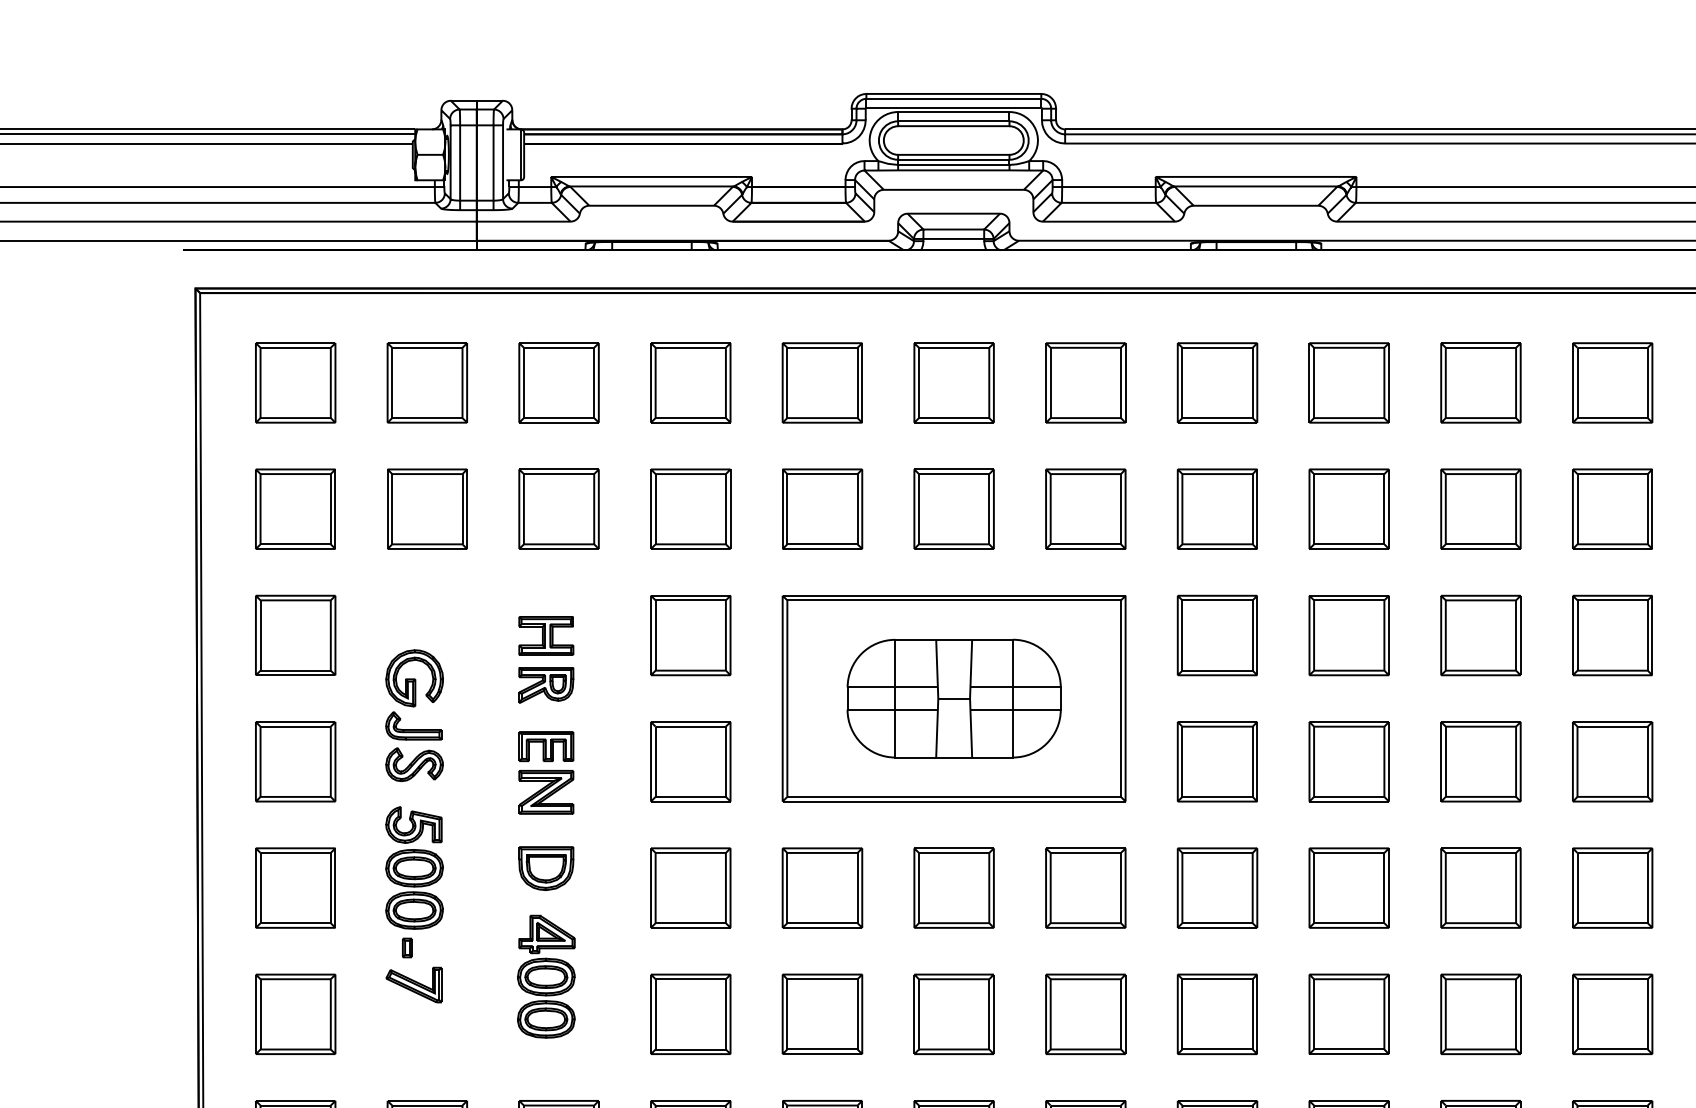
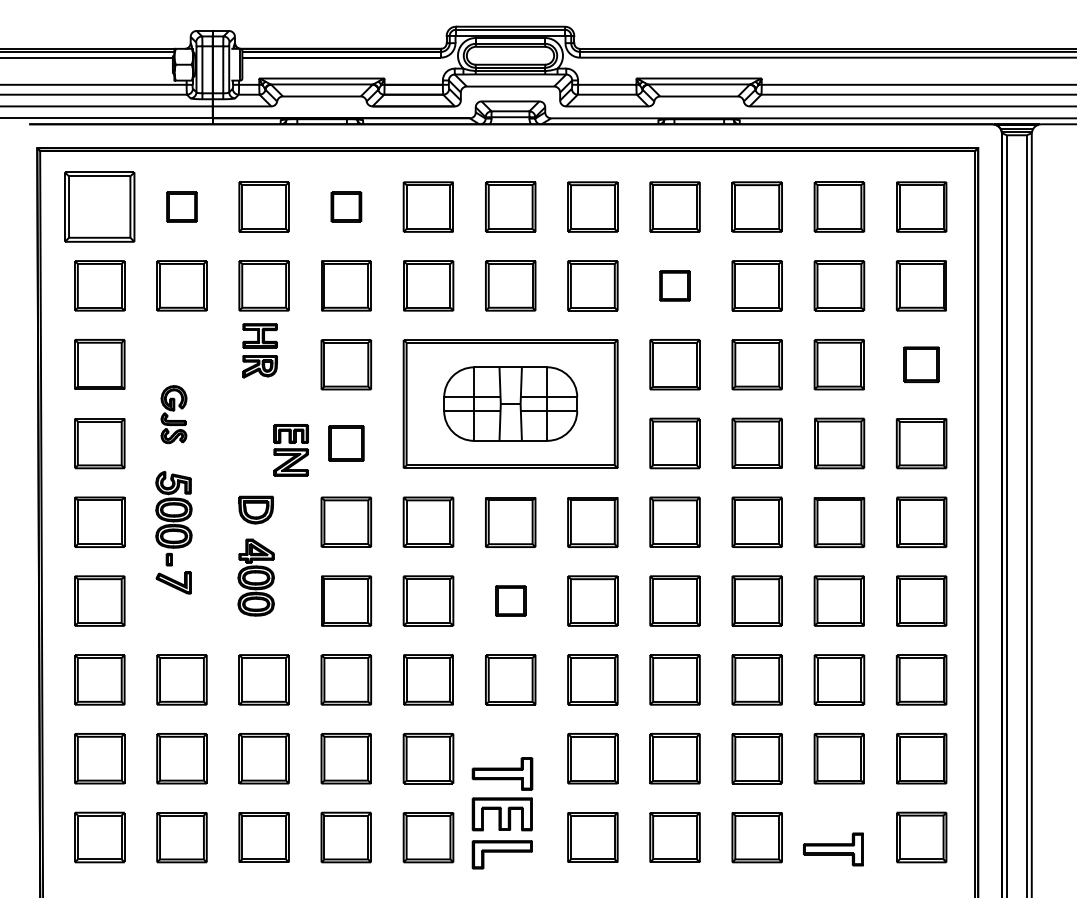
part: (295, 382) -> (99, 206), size x1.4
part: (426, 382) -> (181, 206), size x0.6
part: (691, 382) -> (346, 206), size x0.6
part: (1216, 508) -> (674, 285), size x0.6
part: (1612, 635) -> (921, 364), size x0.7
part: (545, 659) -> (259, 350), moved
part: (413, 715) -> (173, 414), size x0.7
part: (691, 761) -> (346, 443), size x0.7
part: (545, 773) -> (290, 450), moved
part: (953, 1013) -> (510, 600), size x0.6

